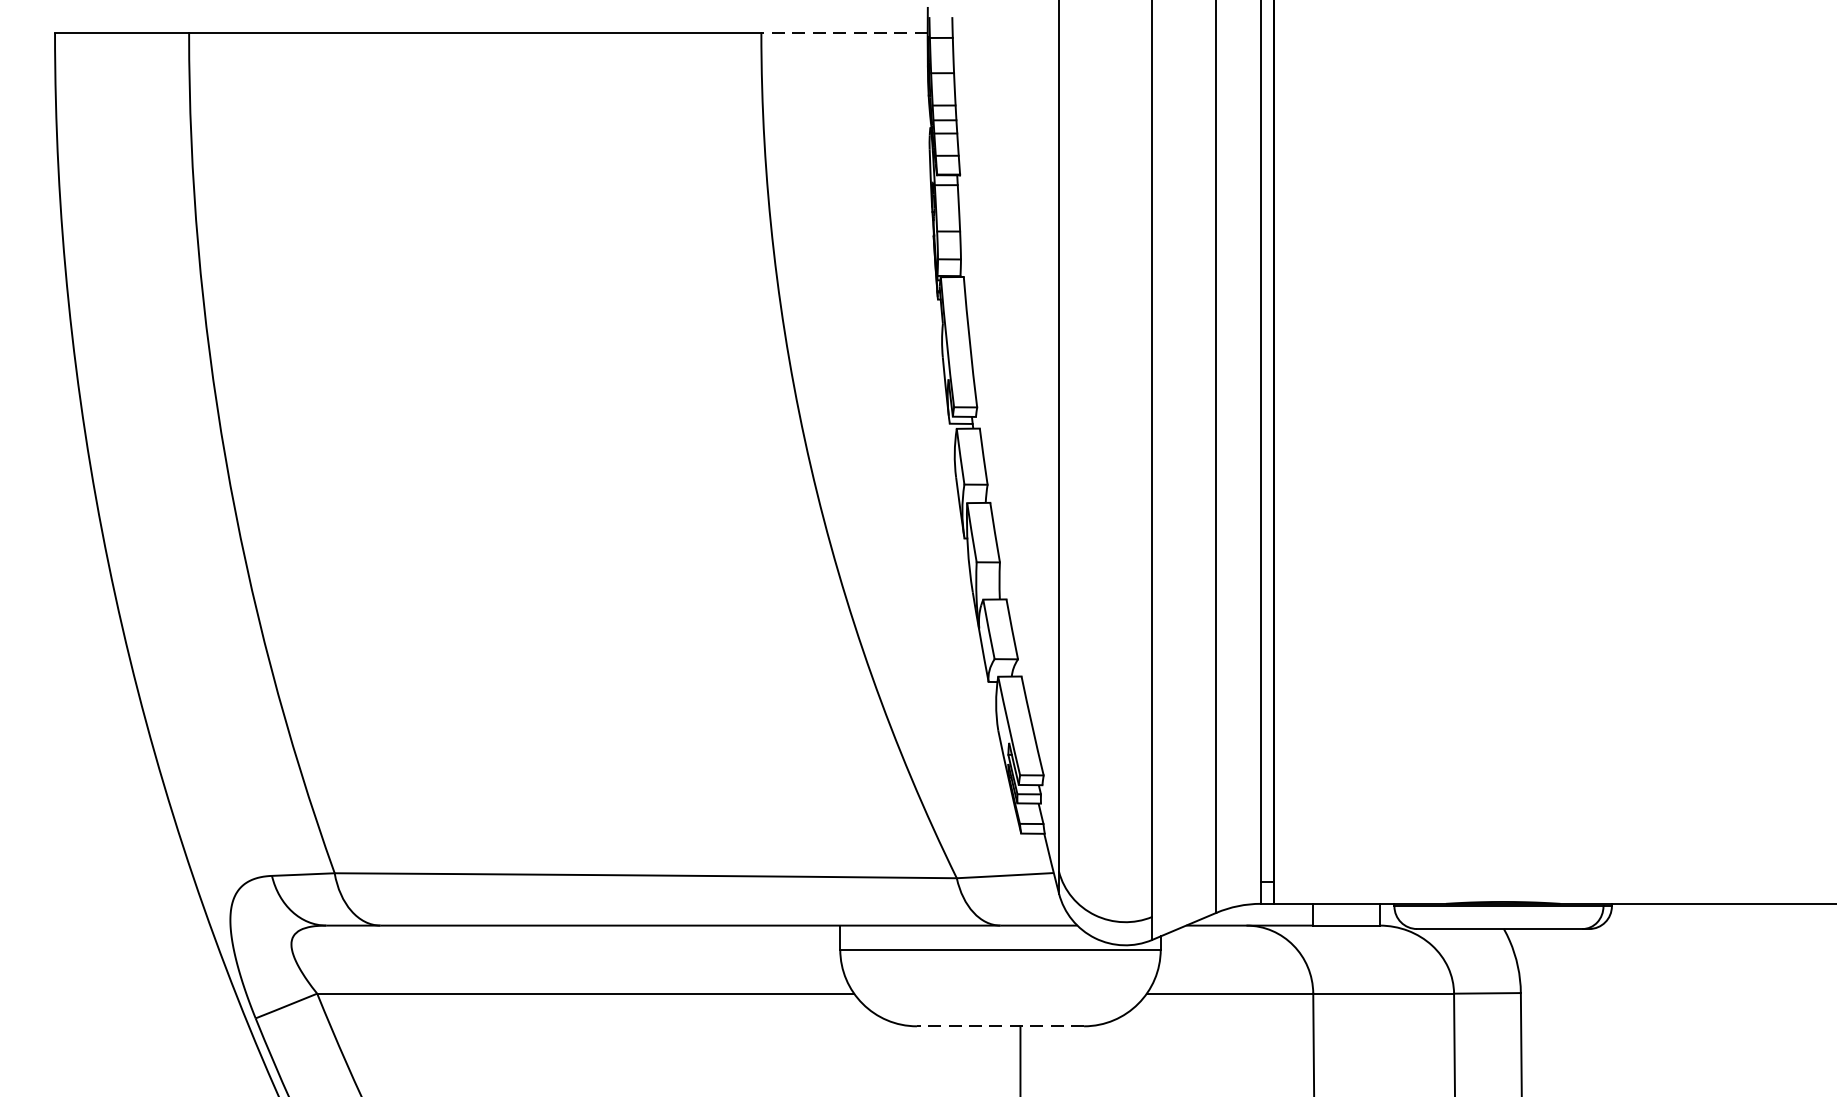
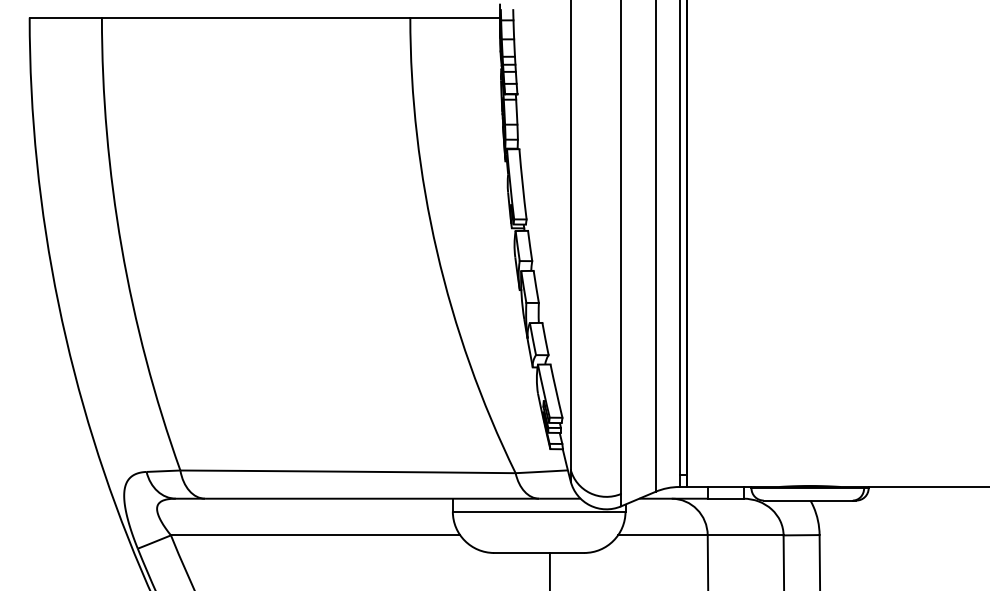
line: (845, 32) -> (455, 17), dashed -> solid
line: (999, 1025) -> (538, 552), dashed -> solid

